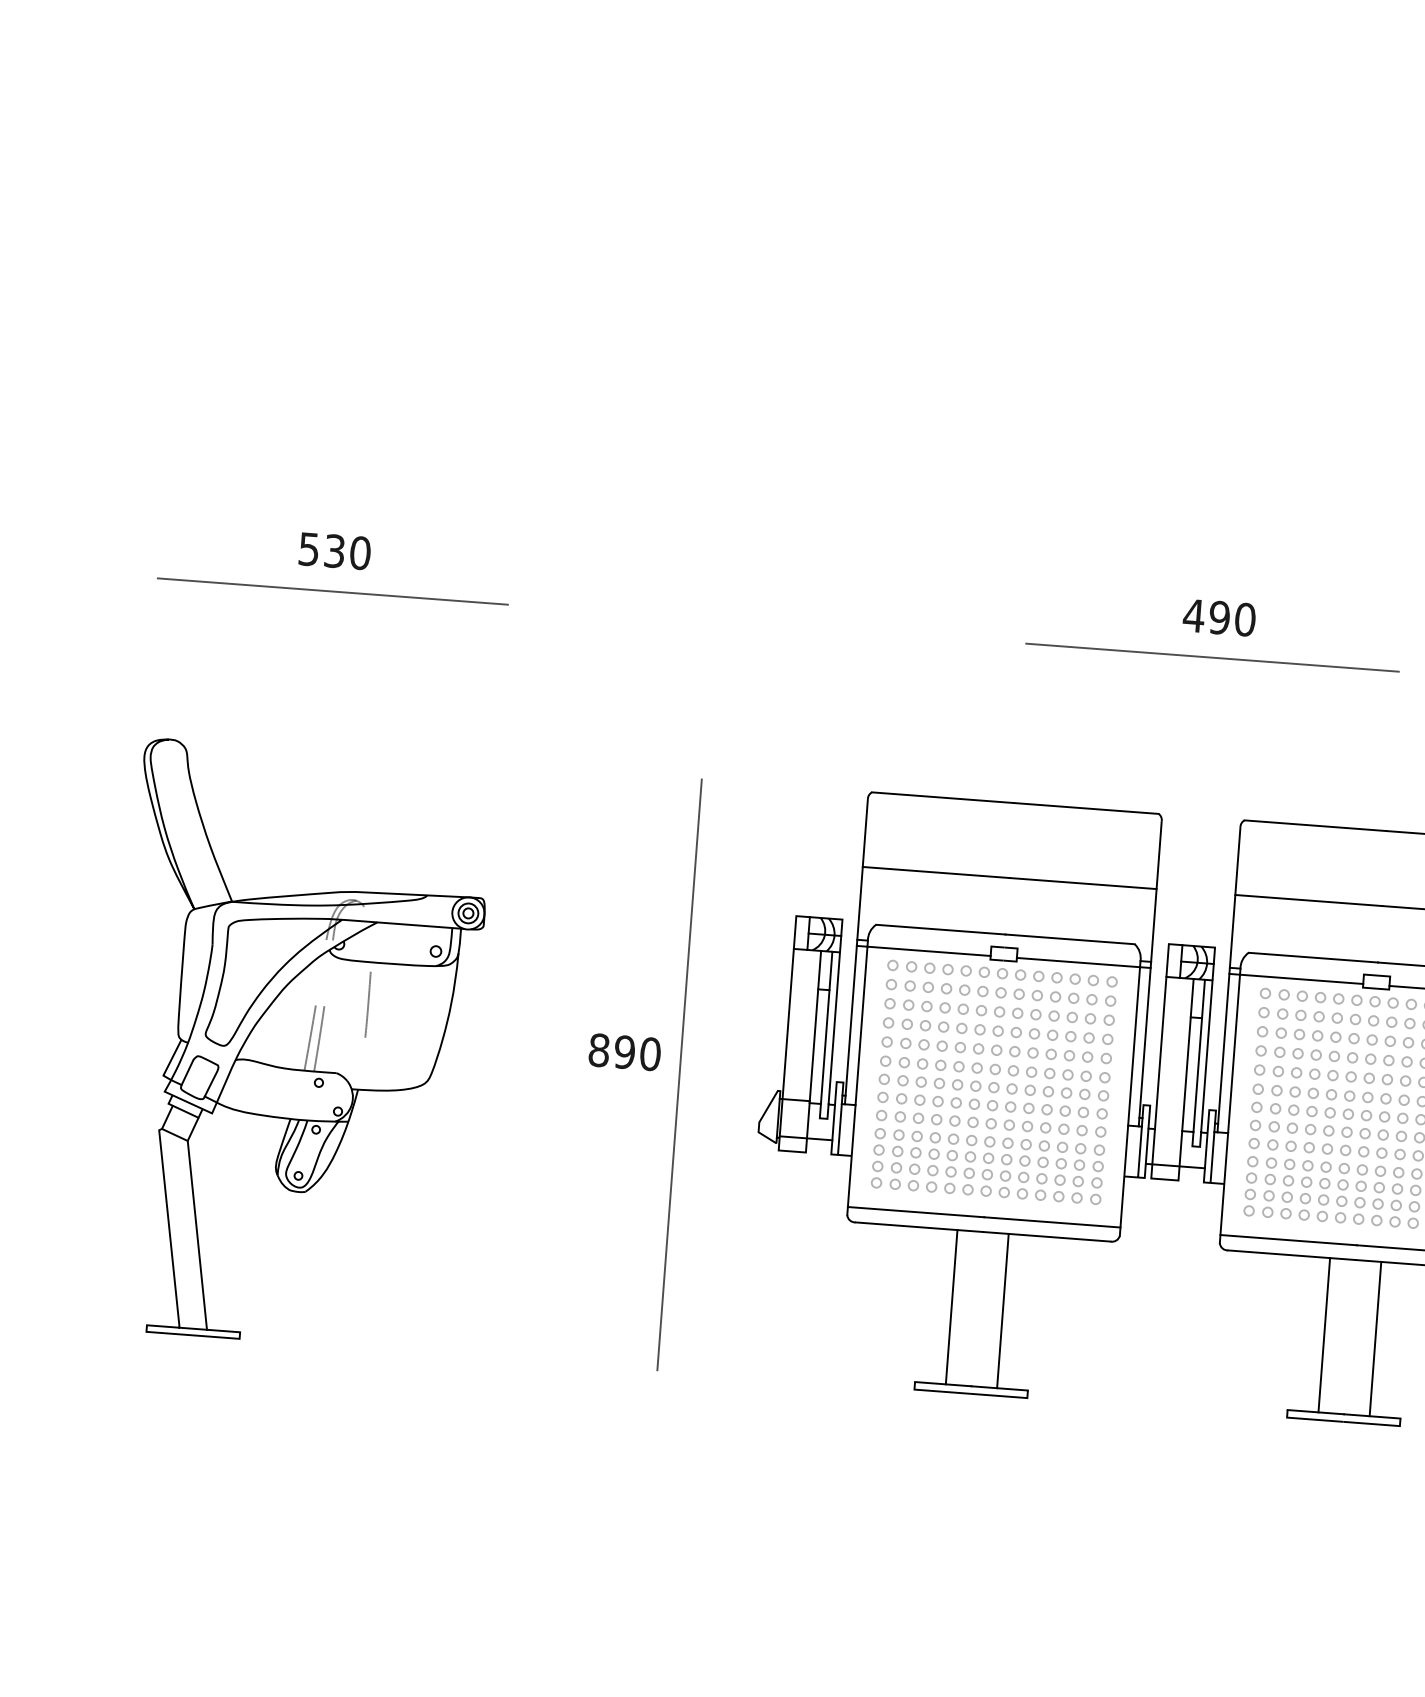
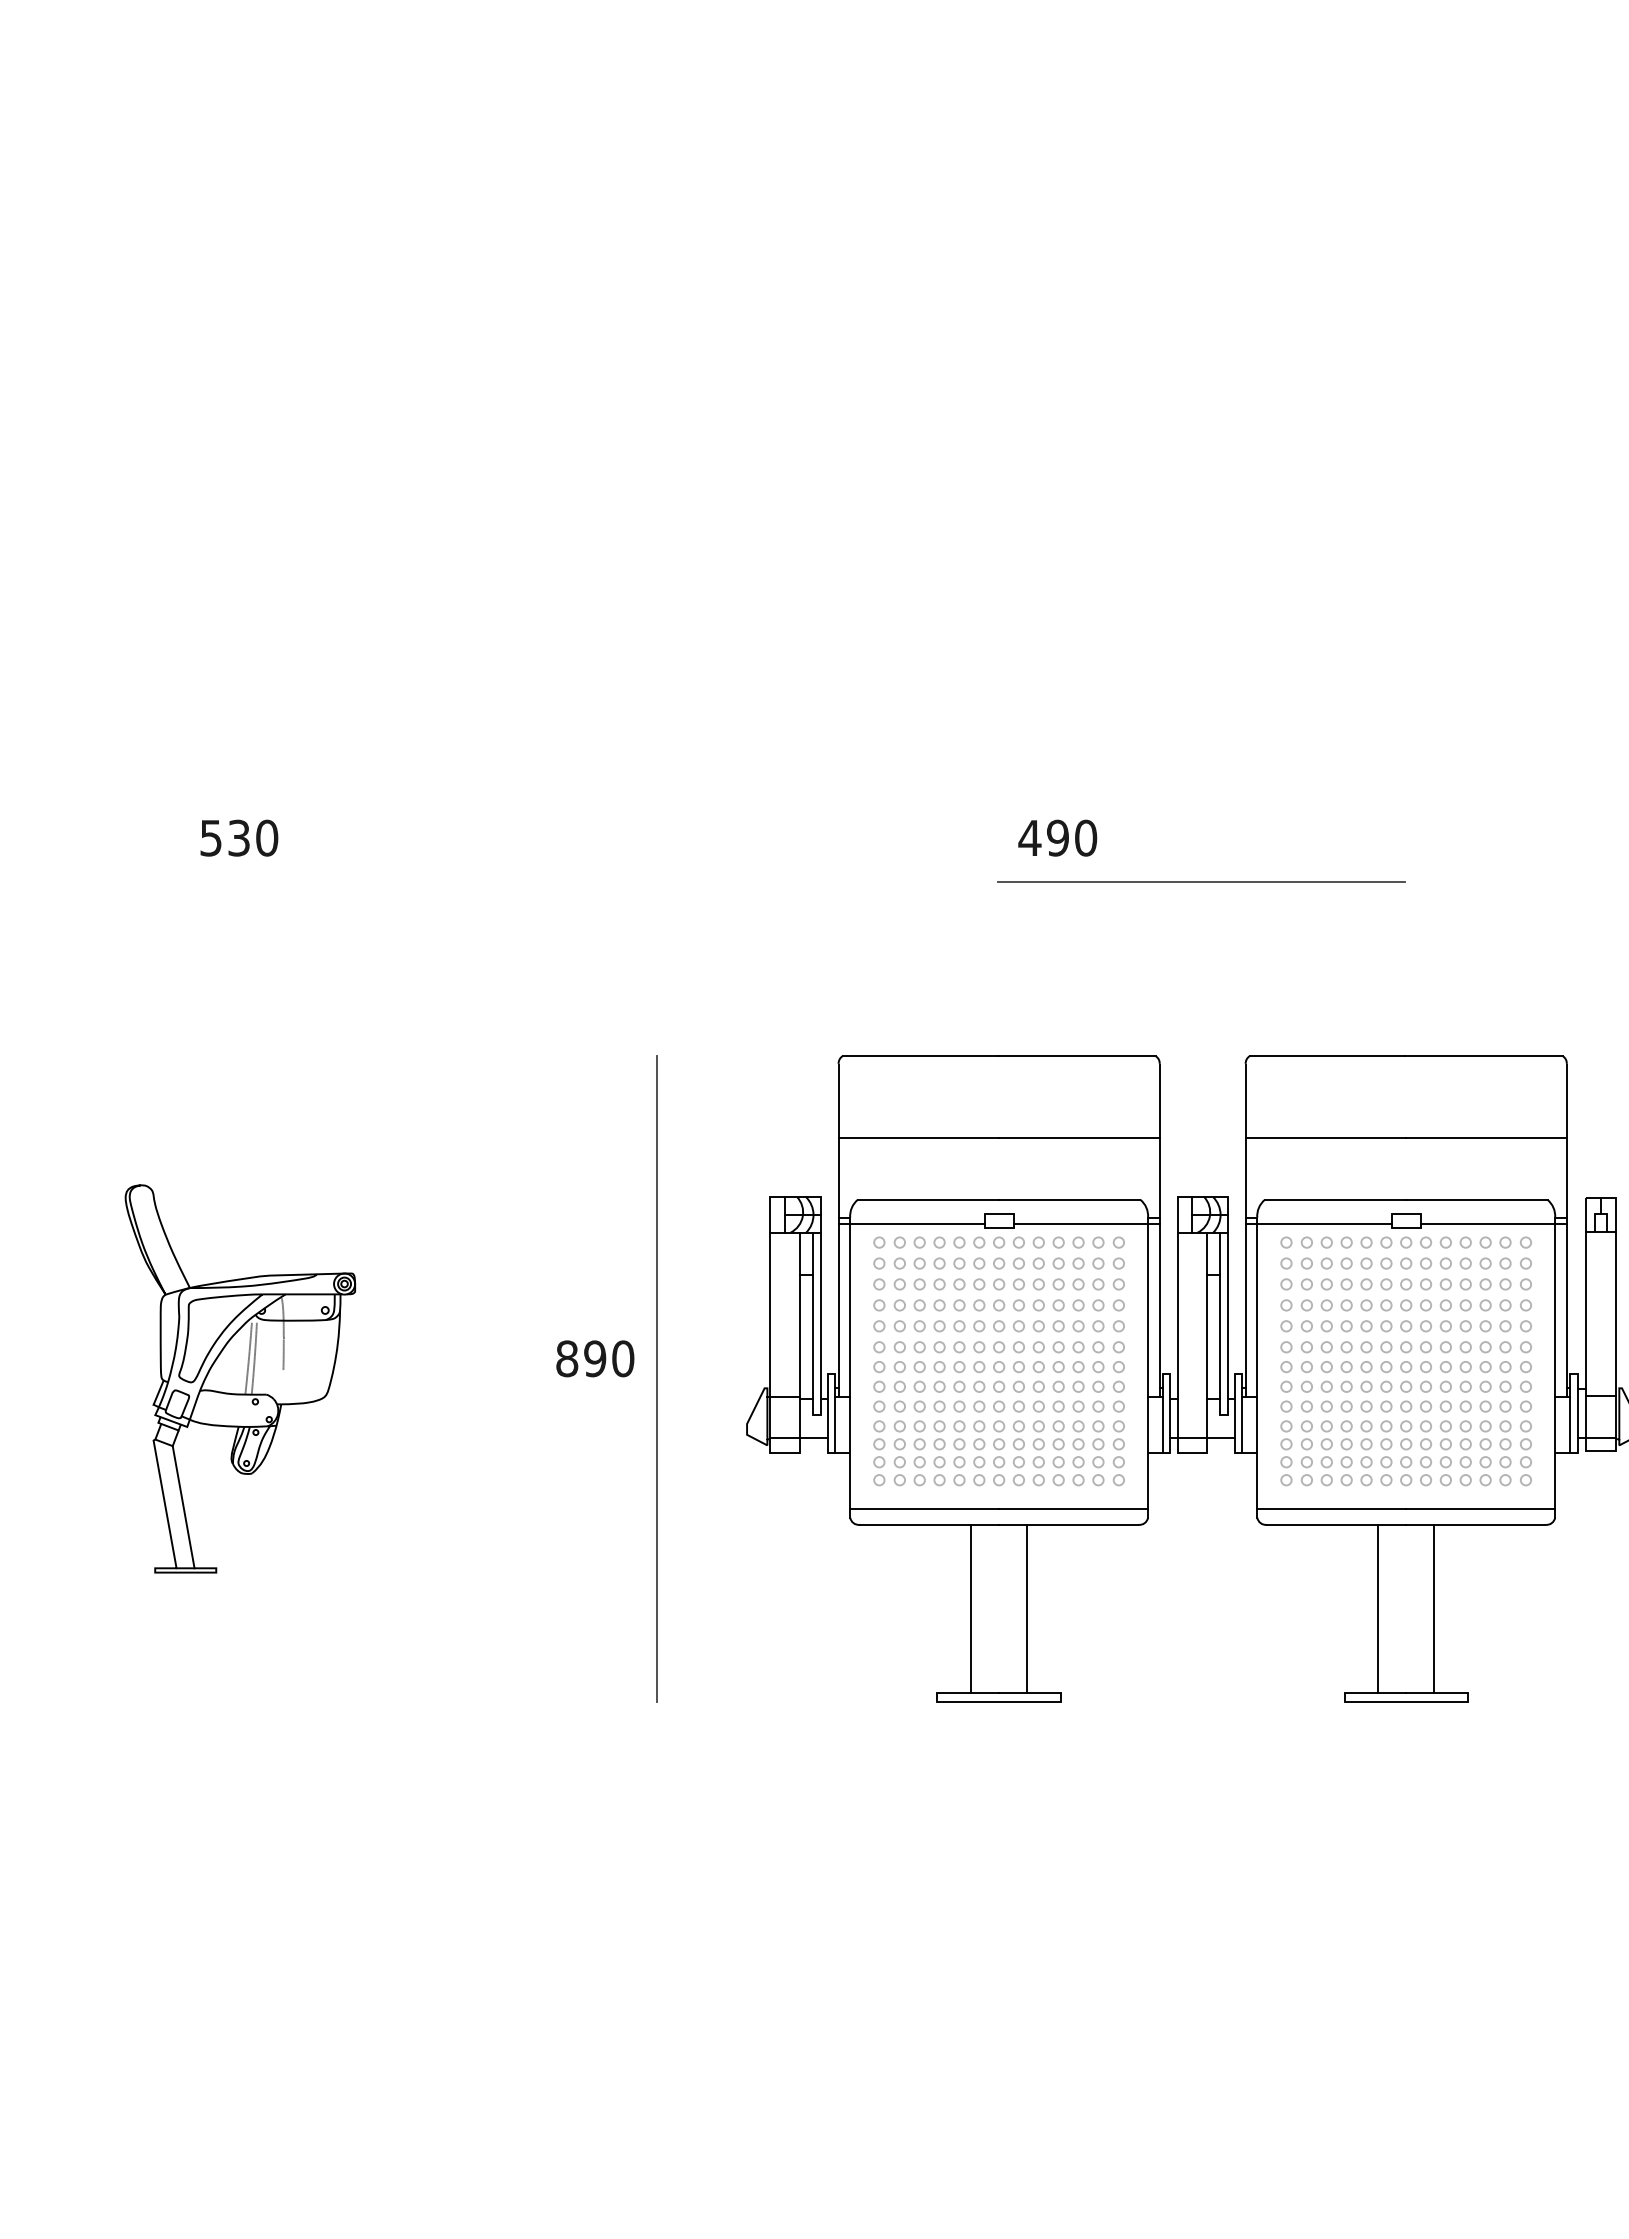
line: (333, 591) -> (240, 881), removed
text: (1219, 617) -> (1057, 837), moved
part: (298, 1045) -> (240, 1378), size x0.6

